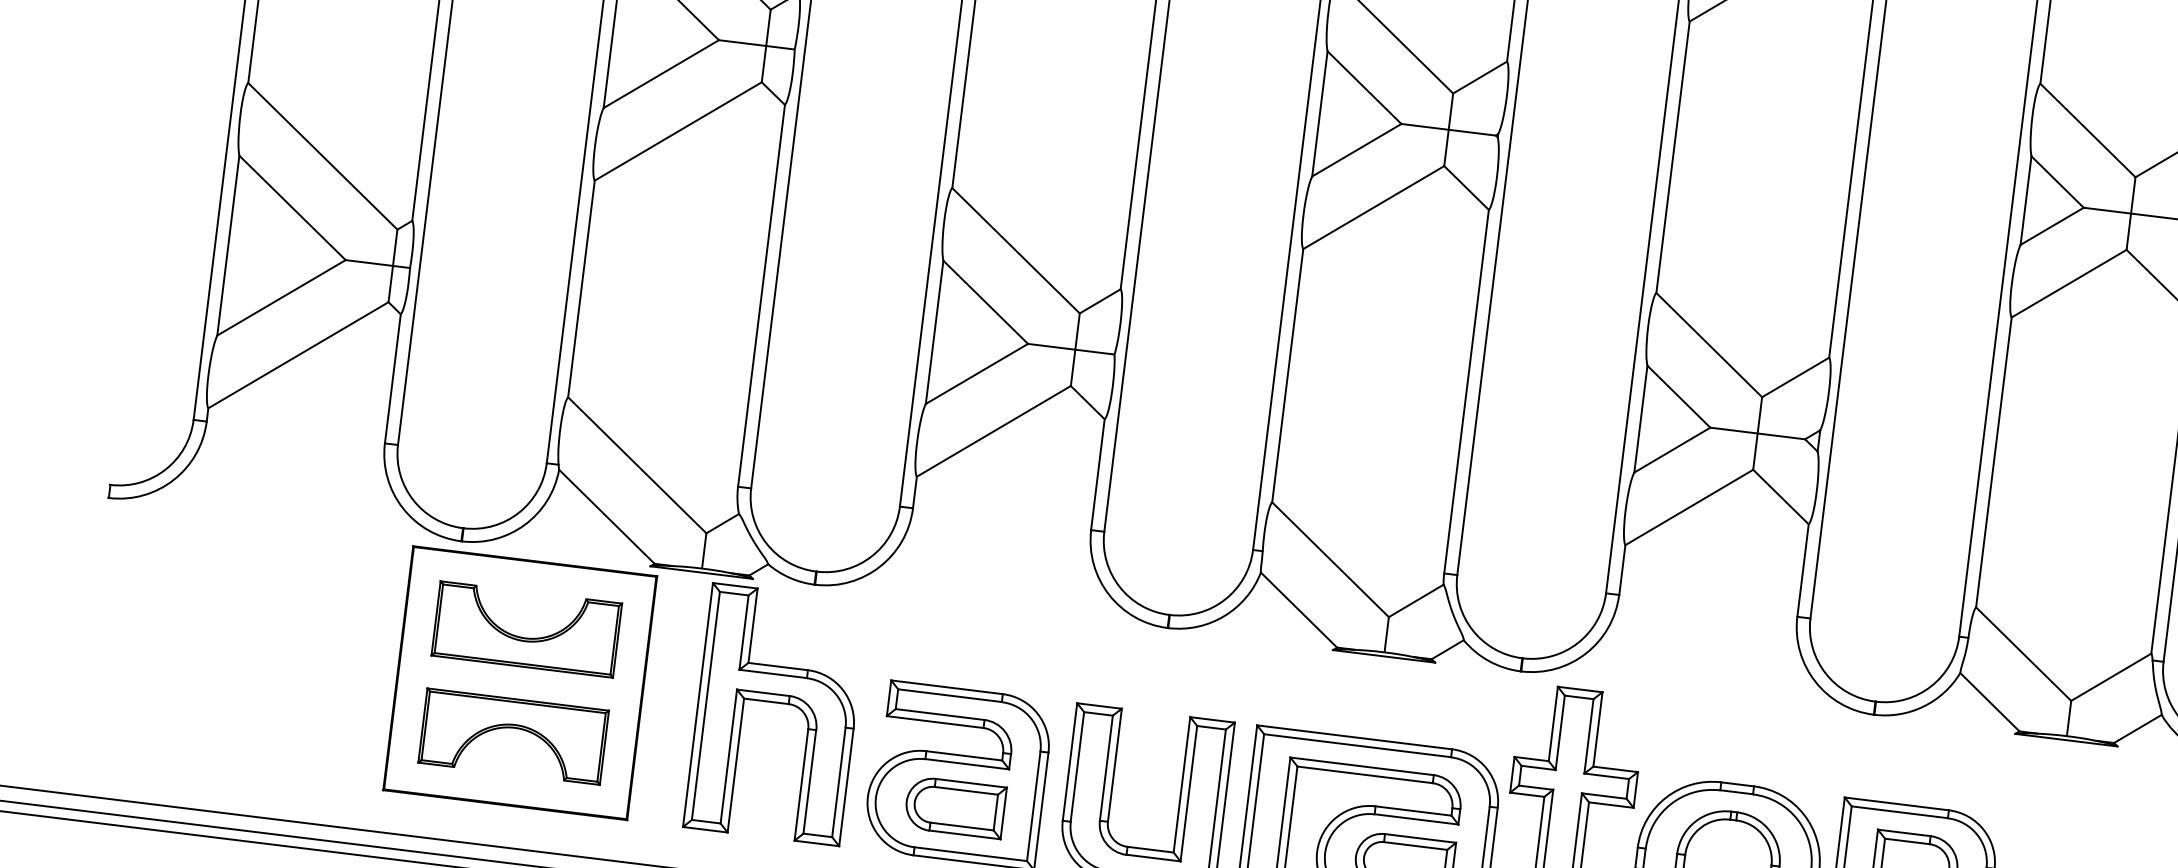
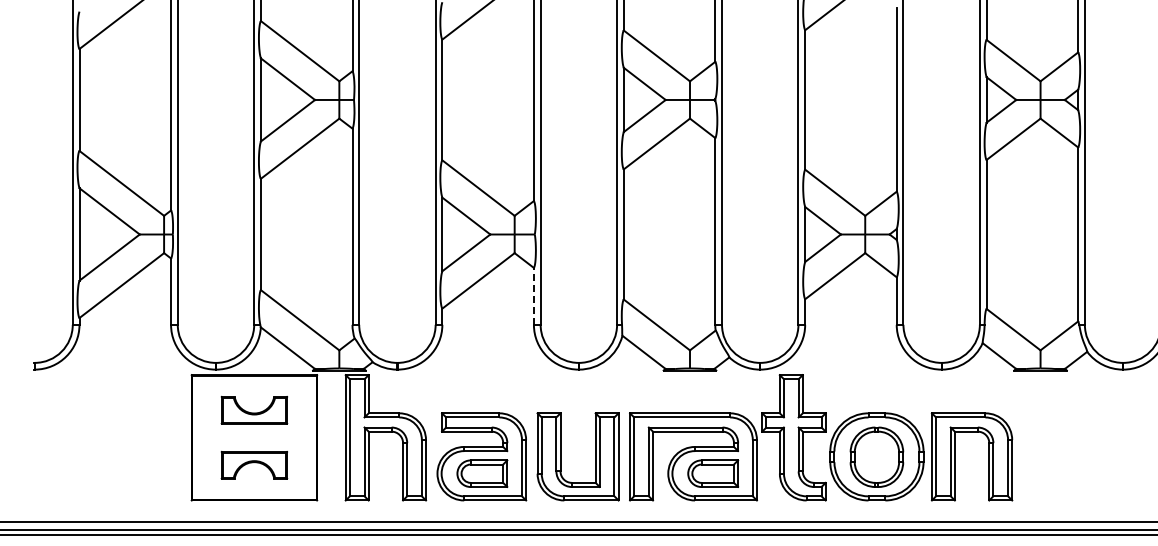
line: (1097, 472) -> (533, 295), solid -> dashed
part: (526, 630) -> (254, 410), size x0.7
part: (513, 737) -> (254, 465), size x0.7

